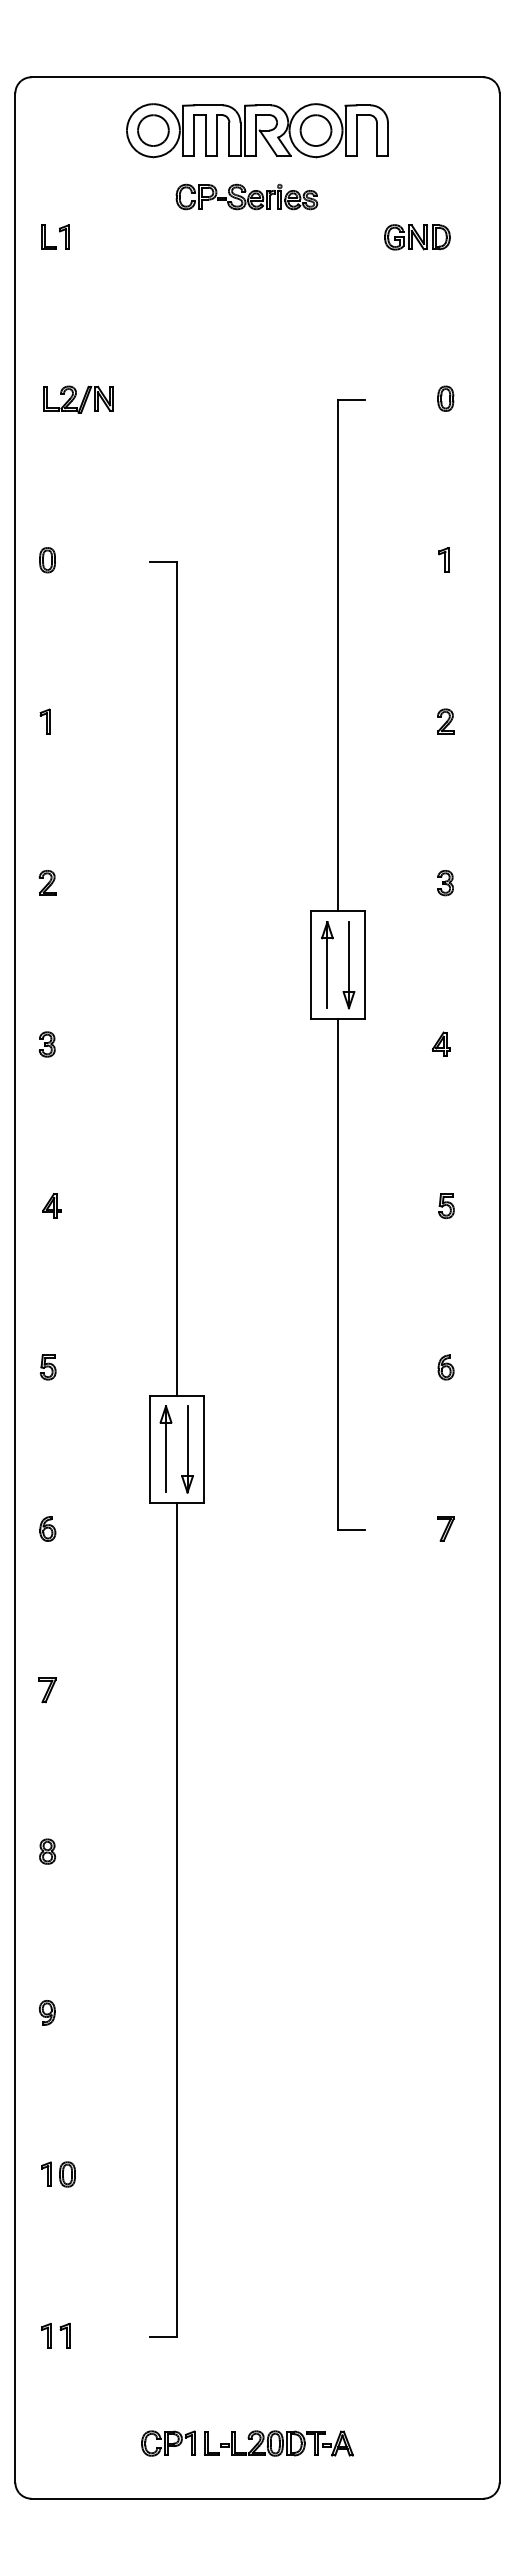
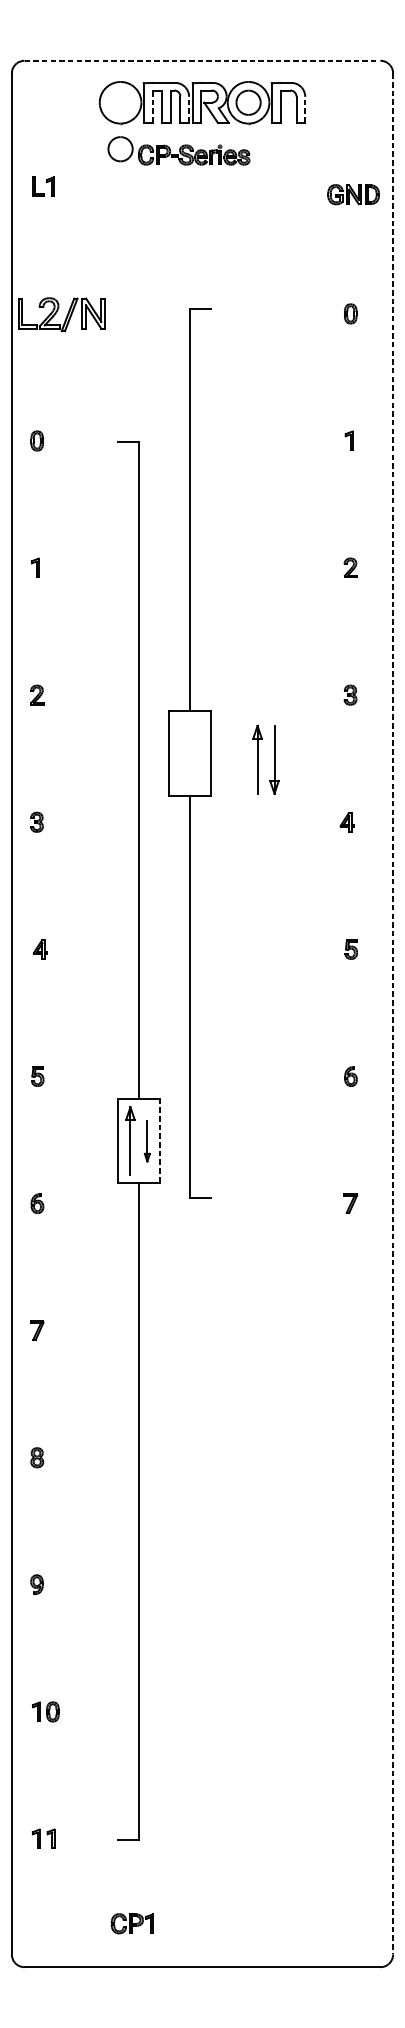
line: (257, 77) -> (202, 60), solid -> dashed
part: (153, 130) -> (120, 149), moved
line: (194, 134) -> (152, 105), solid -> dashed
line: (240, 138) -> (189, 108), solid -> dashed
line: (387, 138) -> (304, 108), solid -> dashed
part: (417, 237) -> (353, 194), moved
part: (78, 399) -> (61, 314), size x1.6
part: (337, 964) -> (189, 753), moved
line: (499, 1287) -> (393, 1013), solid -> dashed
part: (187, 1449) -> (147, 1141), size x0.6
line: (203, 1449) -> (159, 1141), solid -> dashed
part: (278, 2443) -> (219, 1923), removed

